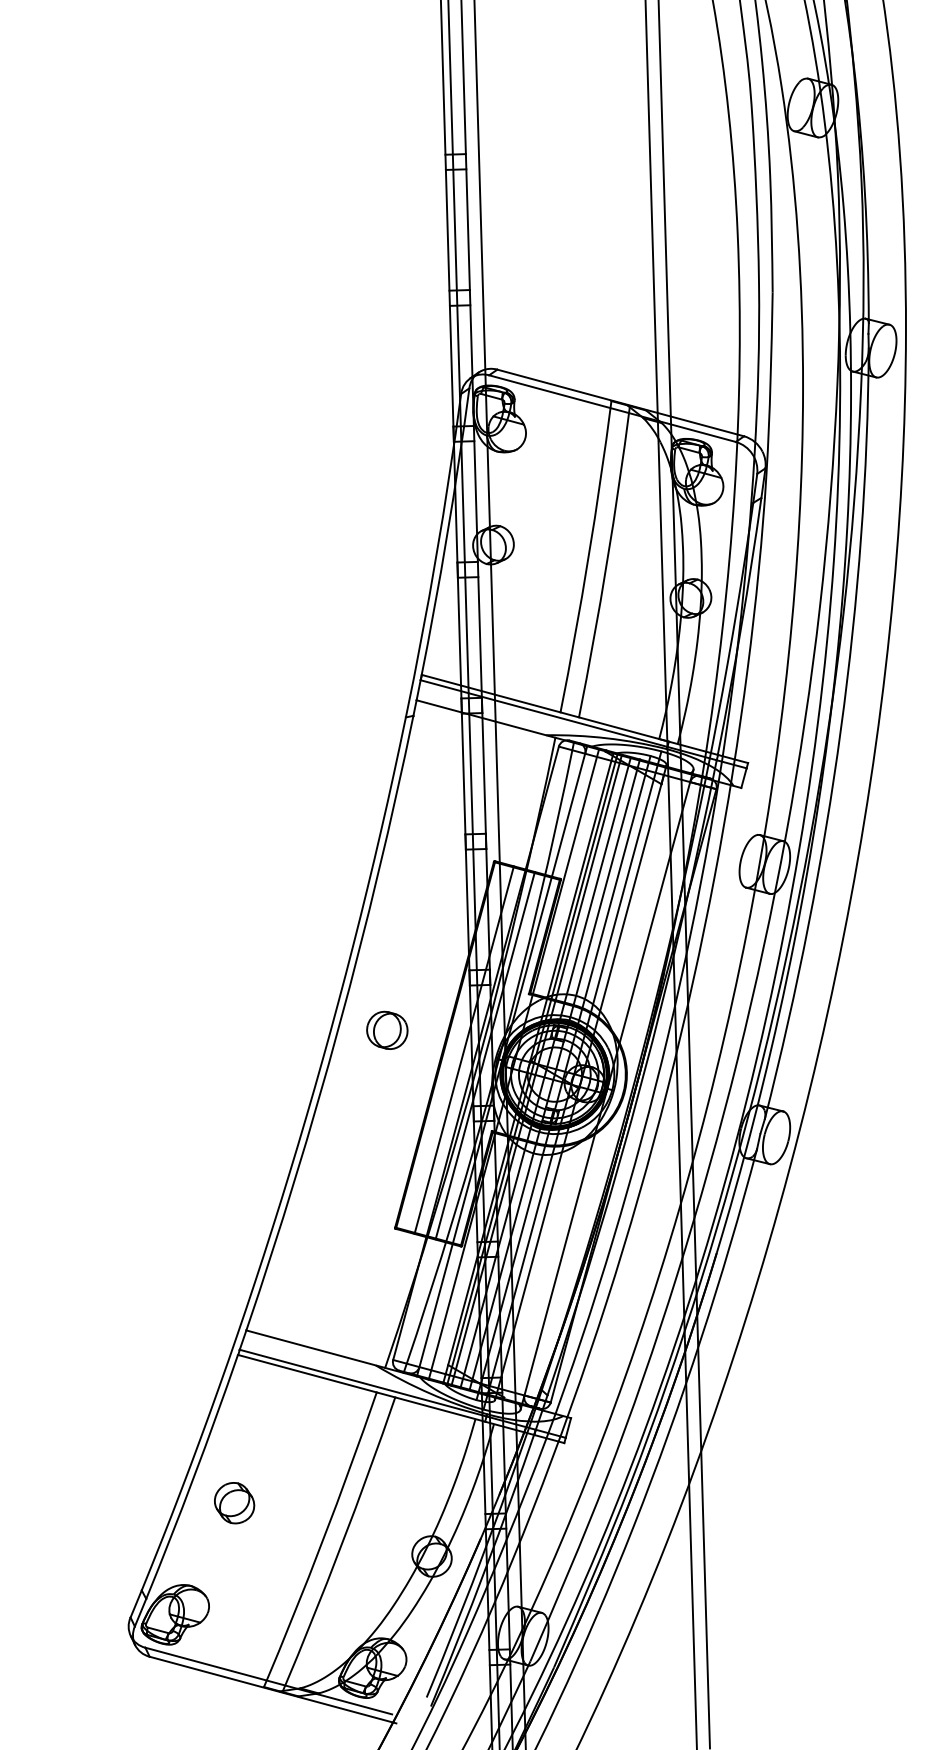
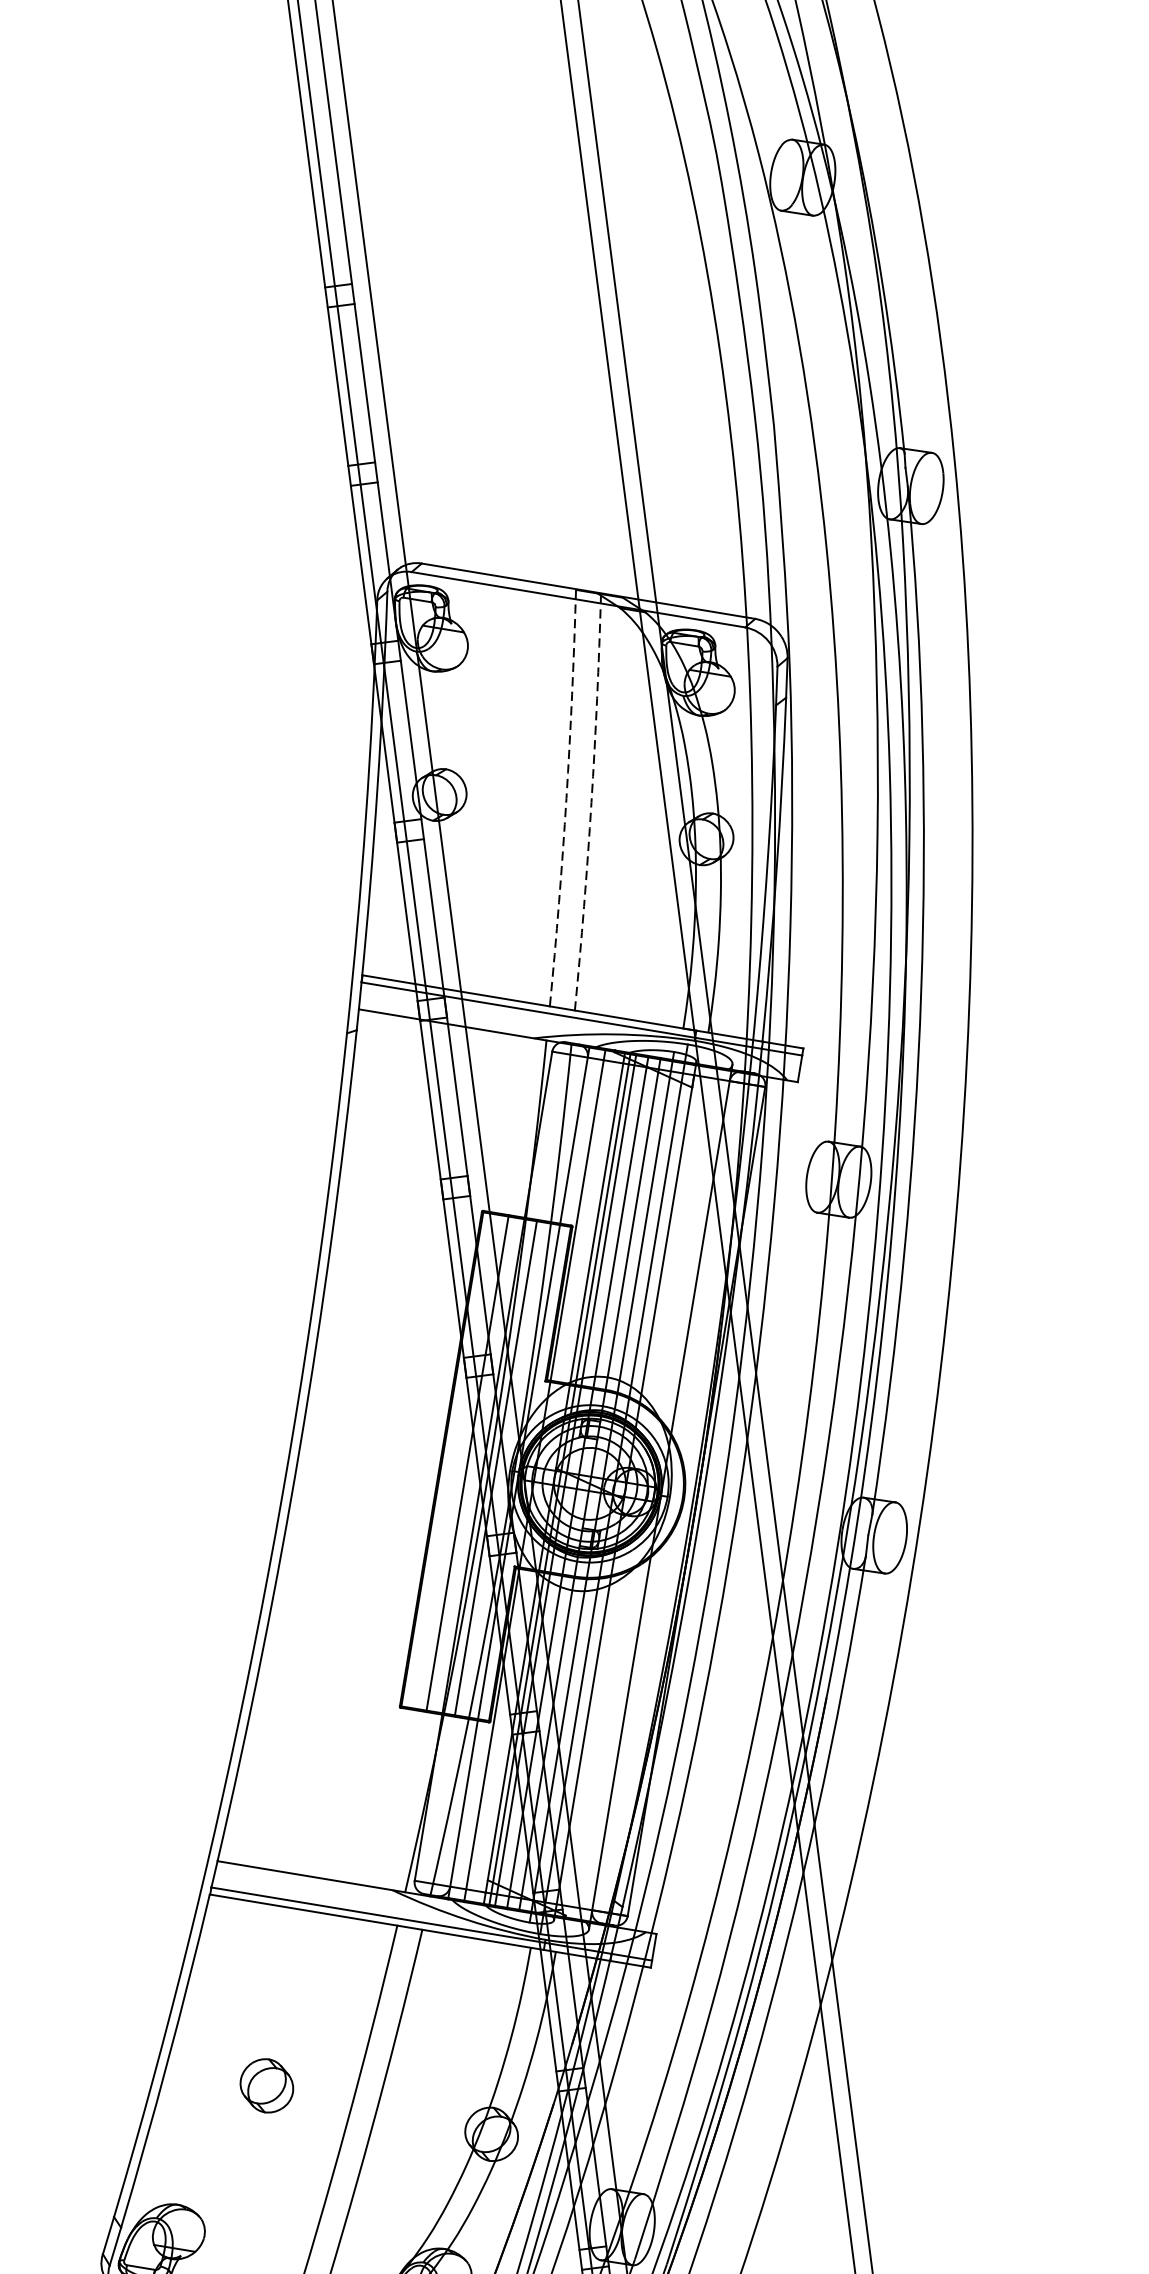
arc: (588, 557) -> (566, 798), solid -> dashed
arc: (607, 562) -> (592, 802), solid -> dashed
part: (387, 1029) -> (363, 1446), removed
part: (234, 1503) -> (266, 2086), moved

